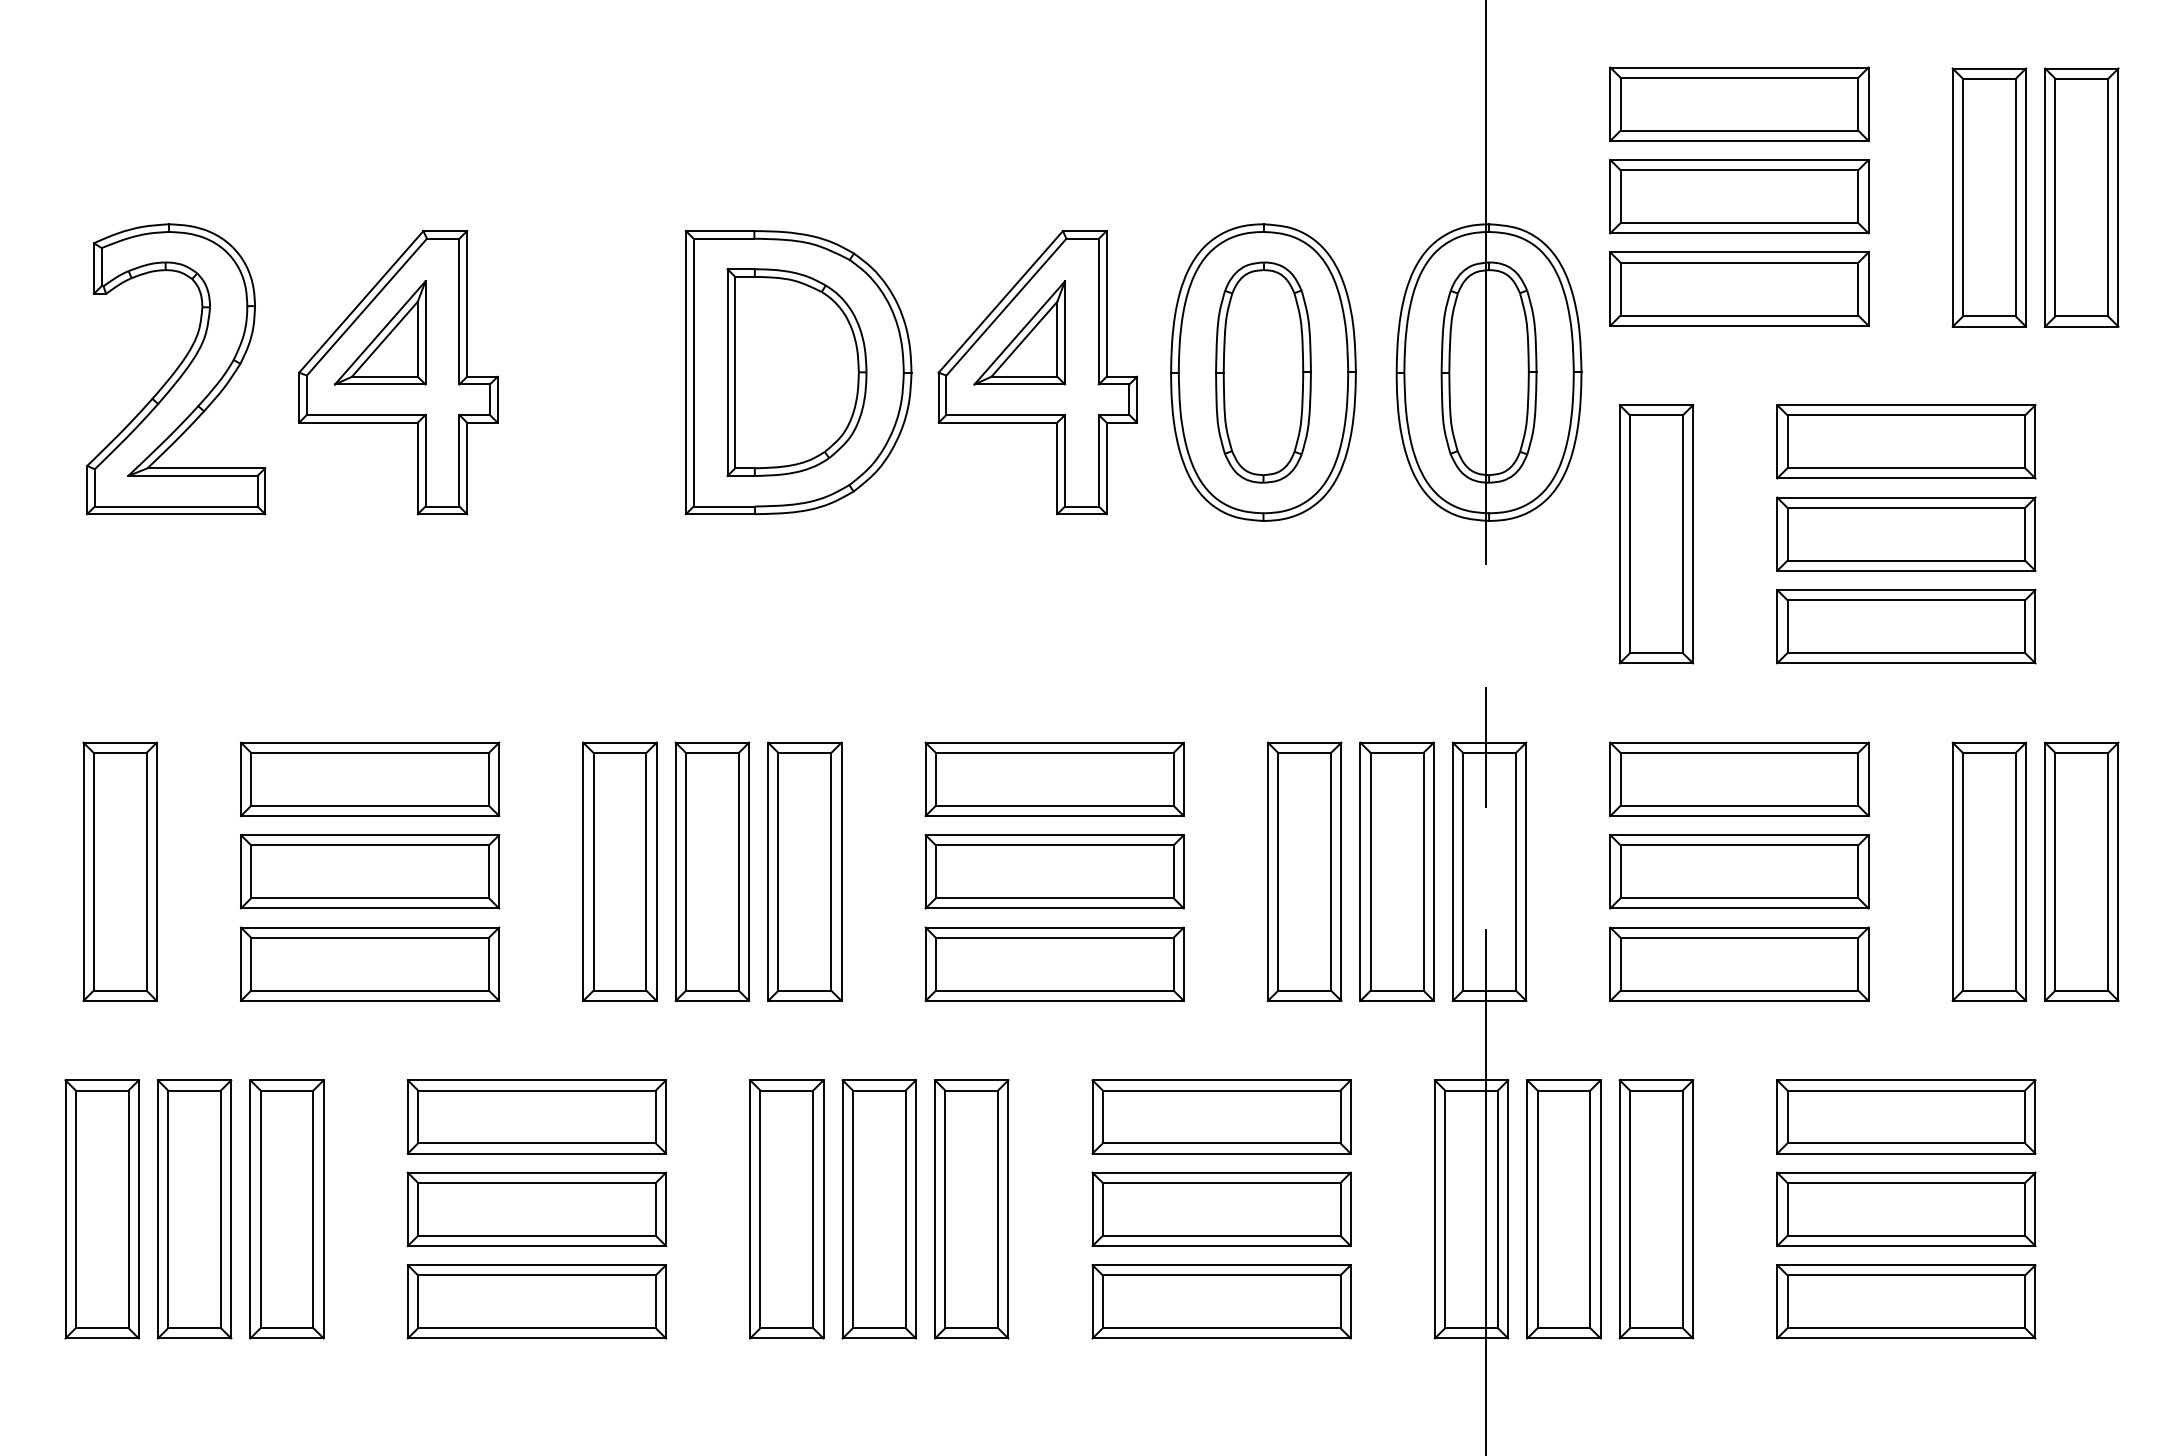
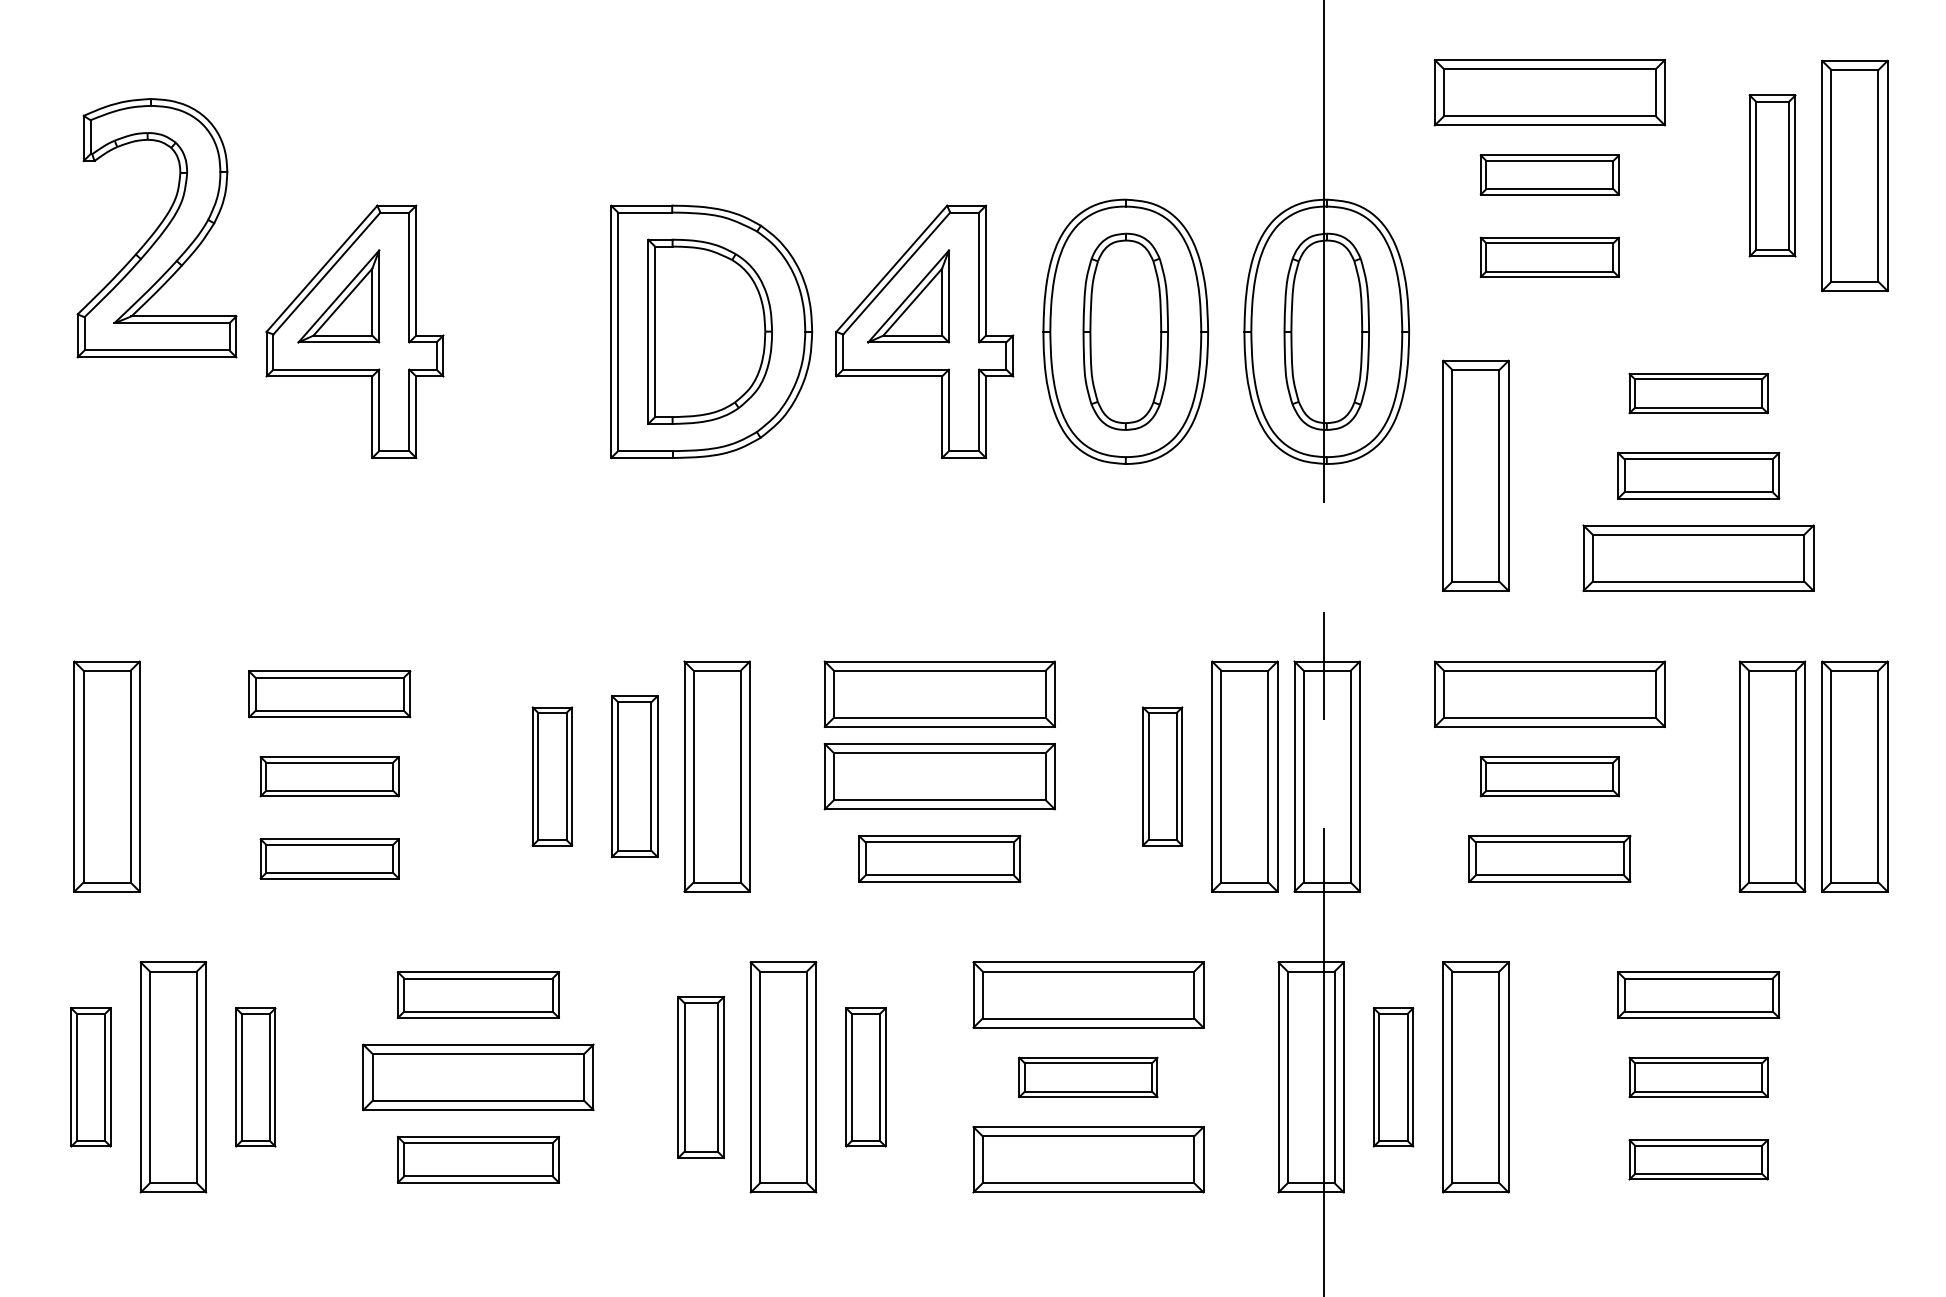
part: (1739, 196) -> (1549, 174), size x0.6
part: (1989, 197) -> (1772, 175), size x0.7
part: (1739, 288) -> (1549, 256), size x0.6
part: (176, 369) -> (157, 228), moved
part: (1906, 441) -> (1698, 393), size x0.6
part: (1906, 533) -> (1698, 475), size x0.7
part: (369, 779) -> (329, 694), size x0.7
part: (369, 871) -> (329, 776), size x0.6
part: (619, 871) -> (552, 776), size x0.6
part: (712, 871) -> (634, 776), size x0.7
part: (1304, 871) -> (1162, 776), size x0.6
part: (1739, 871) -> (1549, 776), size x0.6
part: (369, 963) -> (329, 858), size x0.6
part: (1054, 963) -> (939, 858), size x0.7
part: (1739, 963) -> (1549, 858), size x0.7
part: (536, 1116) -> (478, 994), size x0.7
part: (1906, 1116) -> (1698, 994), size x0.7
part: (101, 1209) -> (90, 1077), size x0.6
part: (286, 1209) -> (255, 1077), size x0.6
part: (786, 1209) -> (700, 1077), size x0.7
part: (971, 1209) -> (865, 1077), size x0.6
part: (1221, 1209) -> (1088, 1077), size x0.6
part: (1563, 1209) -> (1393, 1077), size x0.6
part: (1906, 1209) -> (1698, 1077), size x0.6
part: (536, 1301) -> (478, 1159), size x0.7
part: (1906, 1301) -> (1698, 1159), size x0.6

